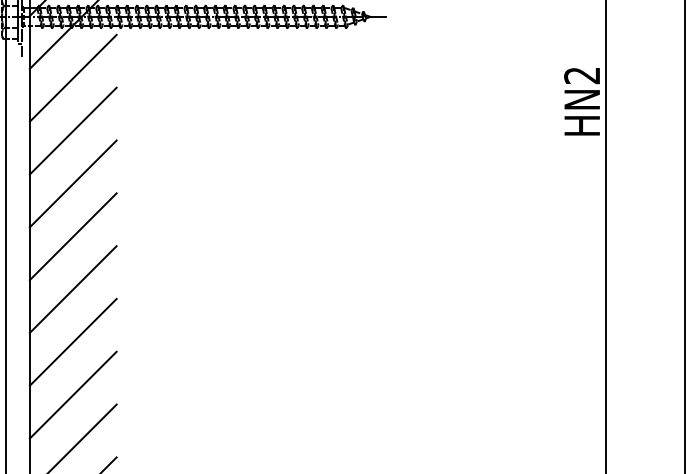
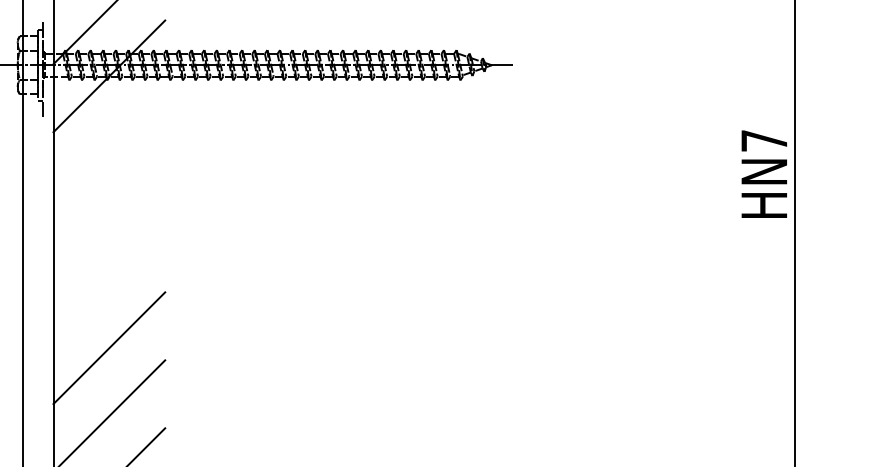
text: (581, 75) -> (763, 140), HN2 -> HN7
line: (72, 77) -> (108, 143), removed
line: (72, 130) -> (108, 211), removed
line: (72, 183) -> (108, 279), removed

